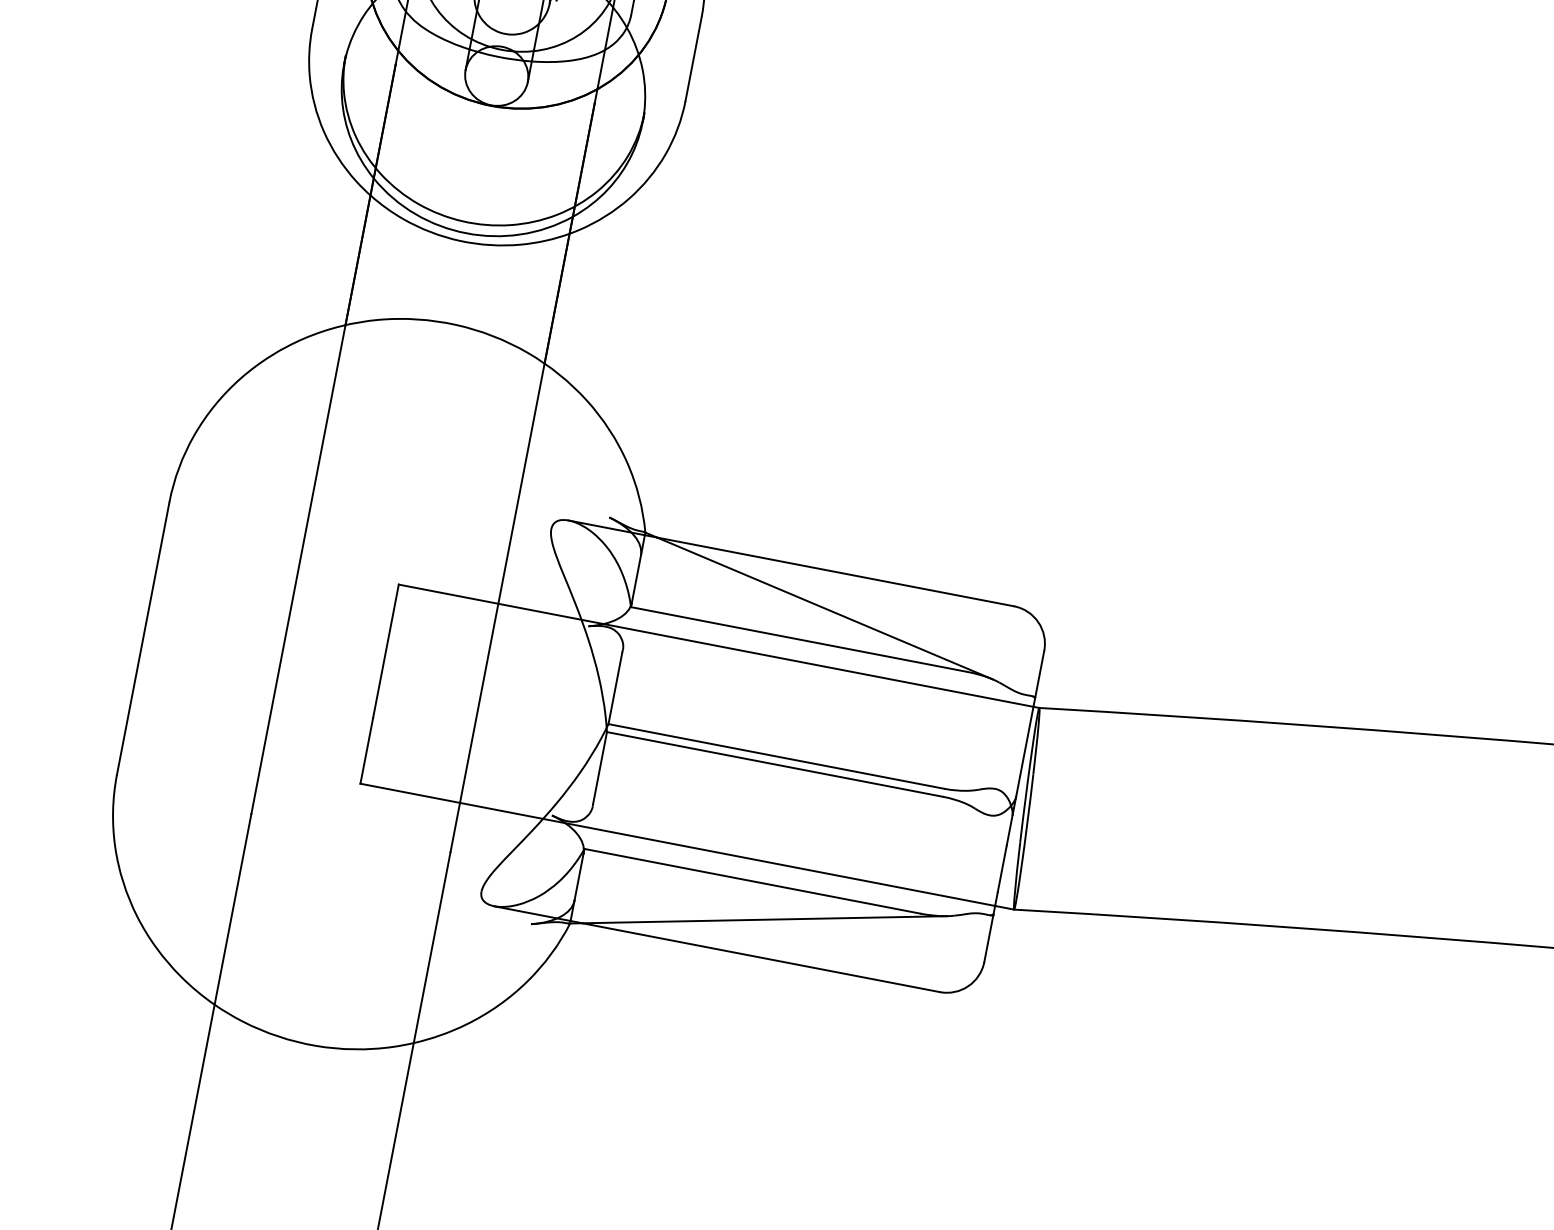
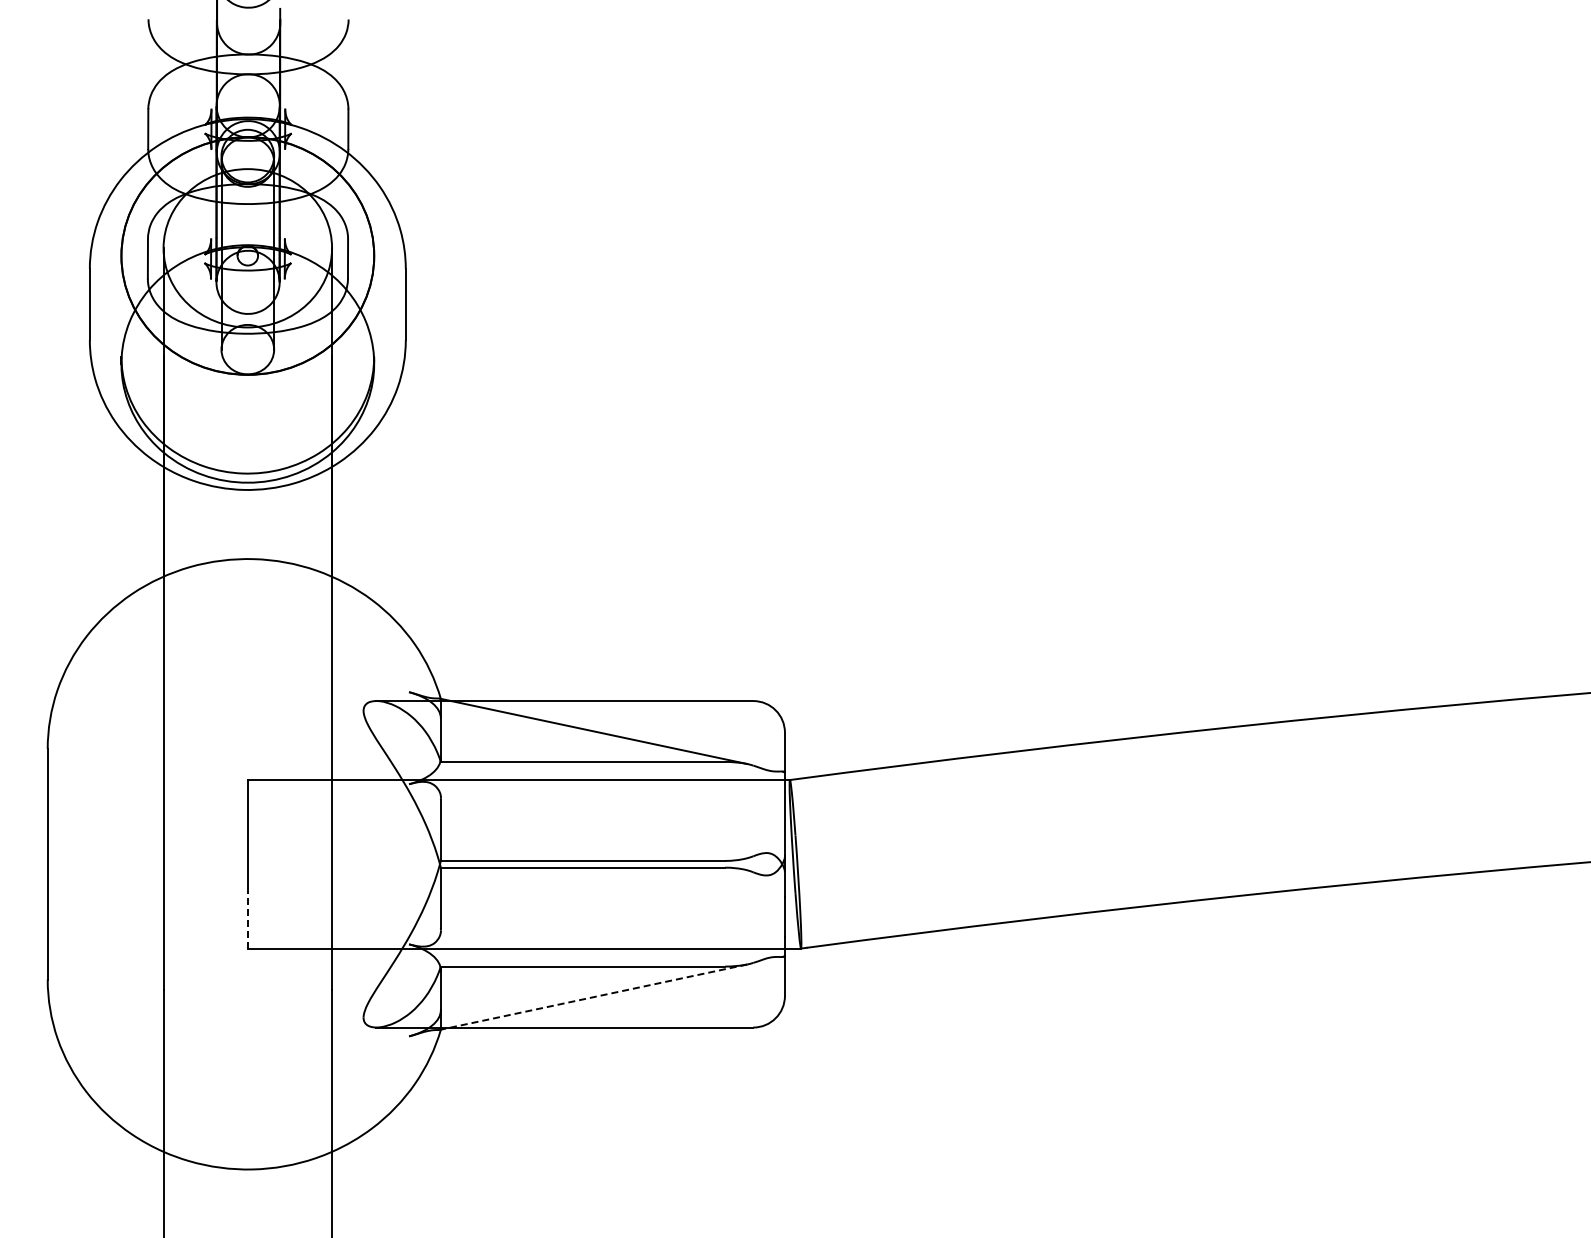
line: (366, 750) -> (247, 920), solid -> dashed
line: (757, 920) -> (593, 997), solid -> dashed

